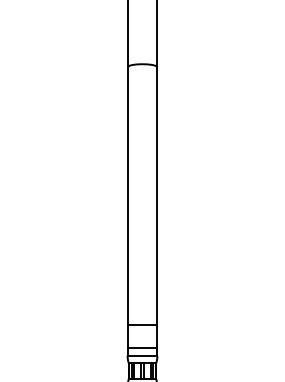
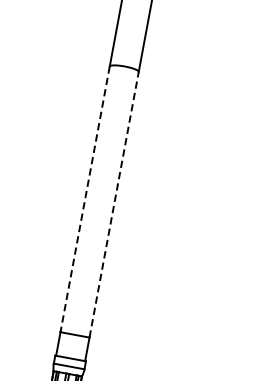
line: (156, 195) -> (114, 204), solid -> dashed
line: (128, 196) -> (85, 199), solid -> dashed

